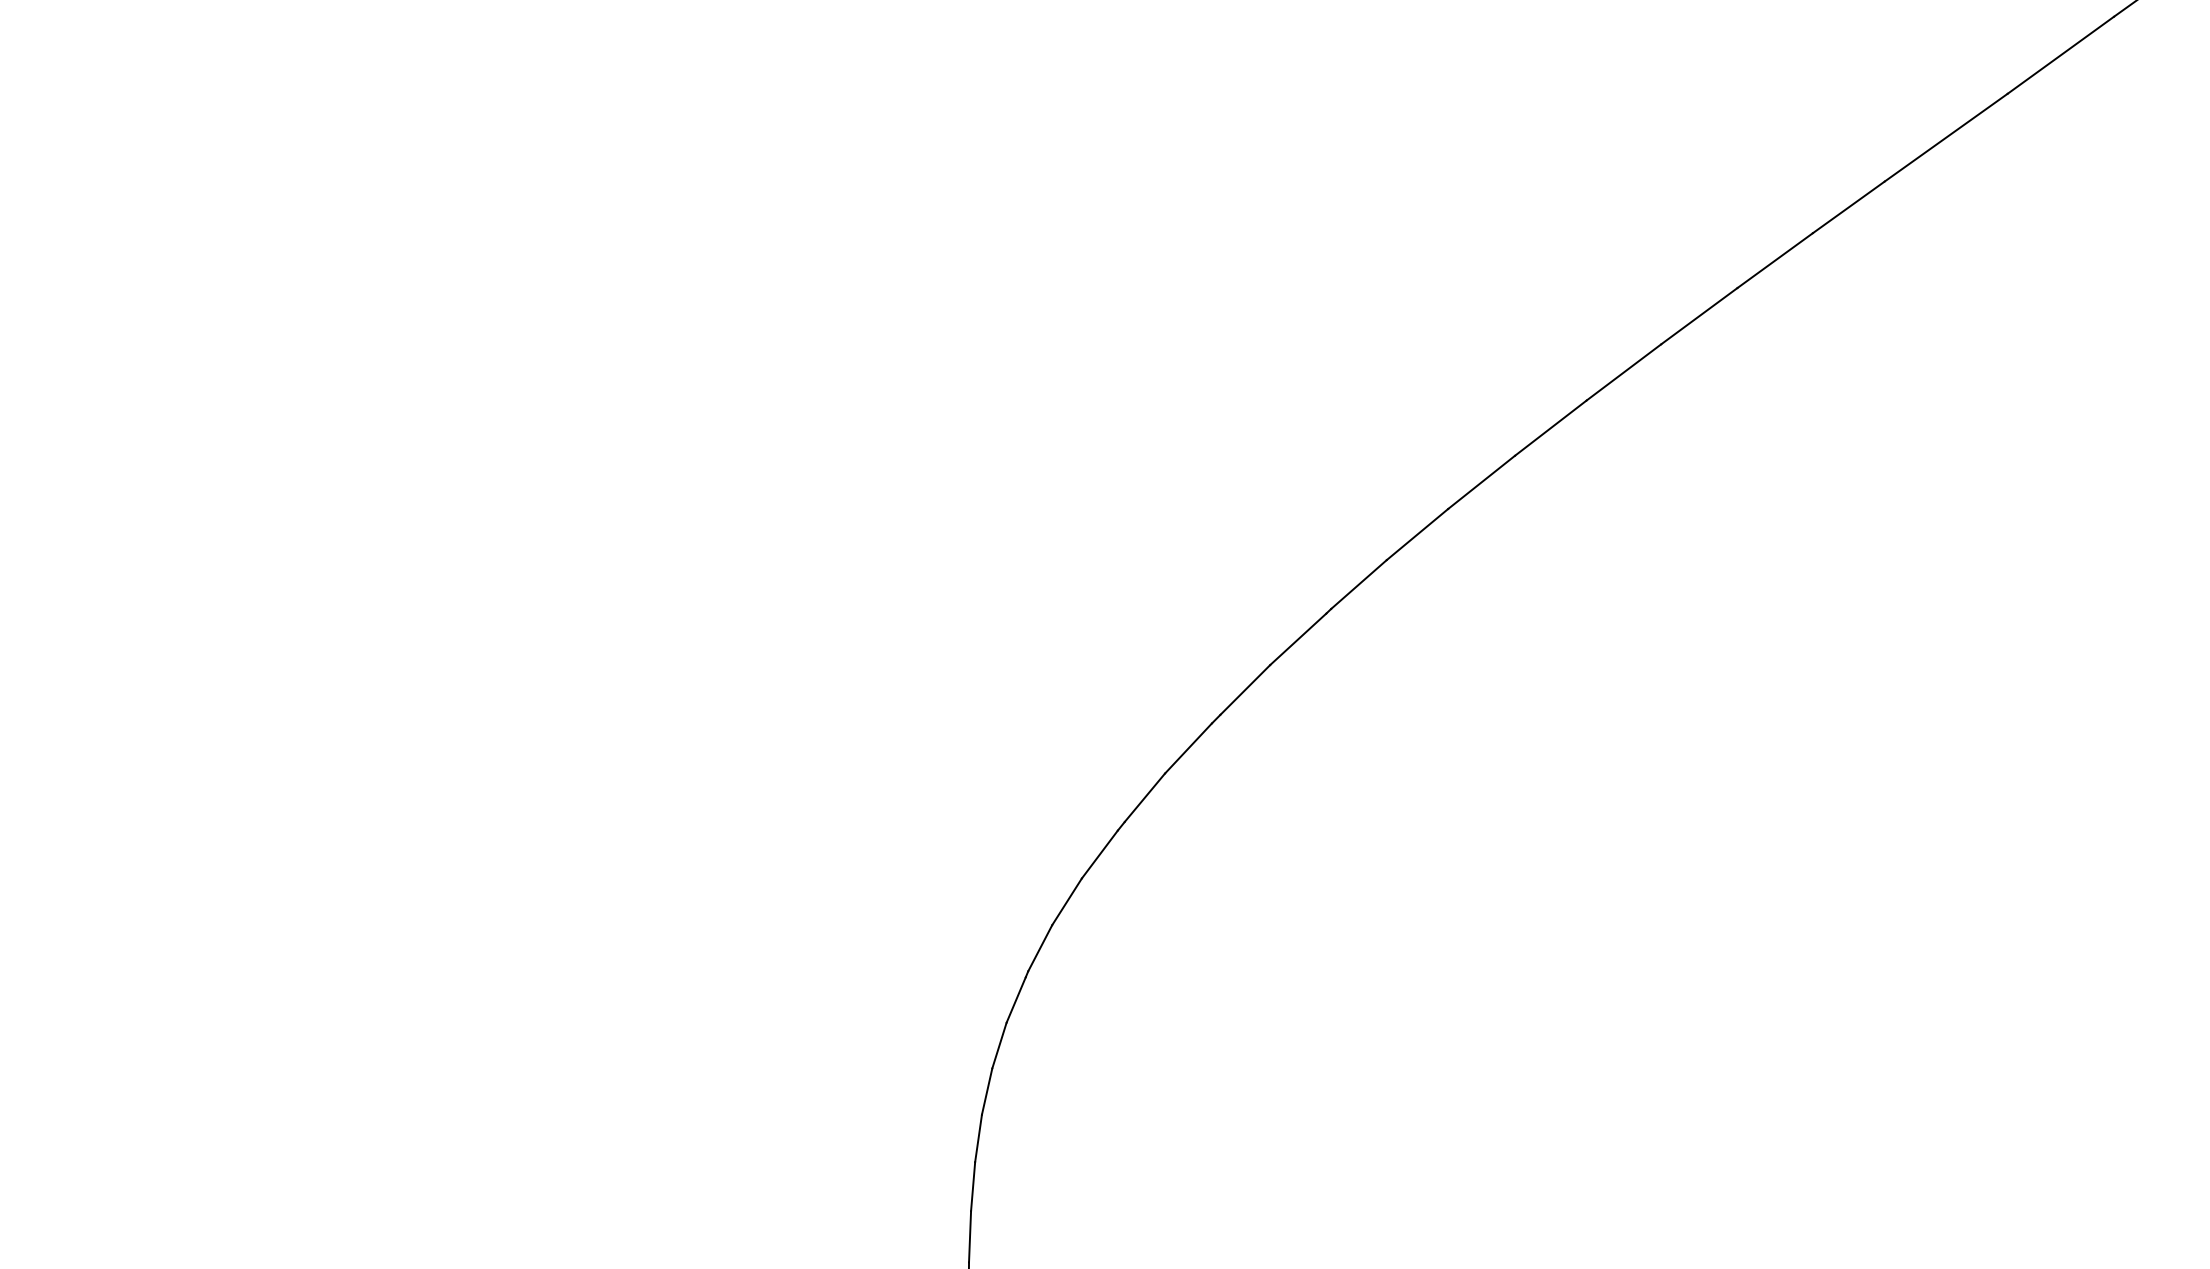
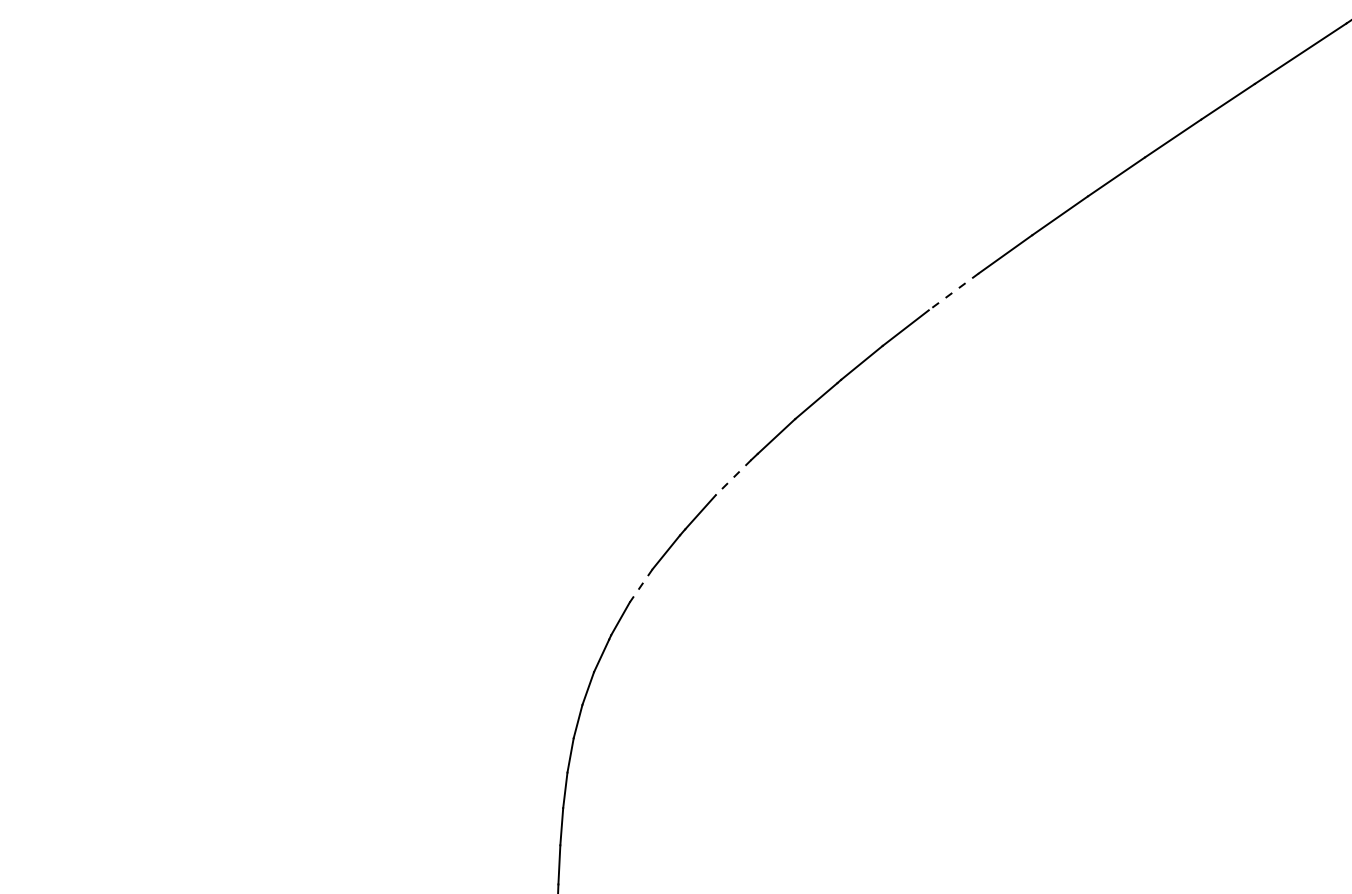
line: (1481, 482) -> (953, 291), solid -> dashed
line: (1188, 748) -> (733, 477), solid -> dashed
line: (1067, 901) -> (641, 585), solid -> dashed

